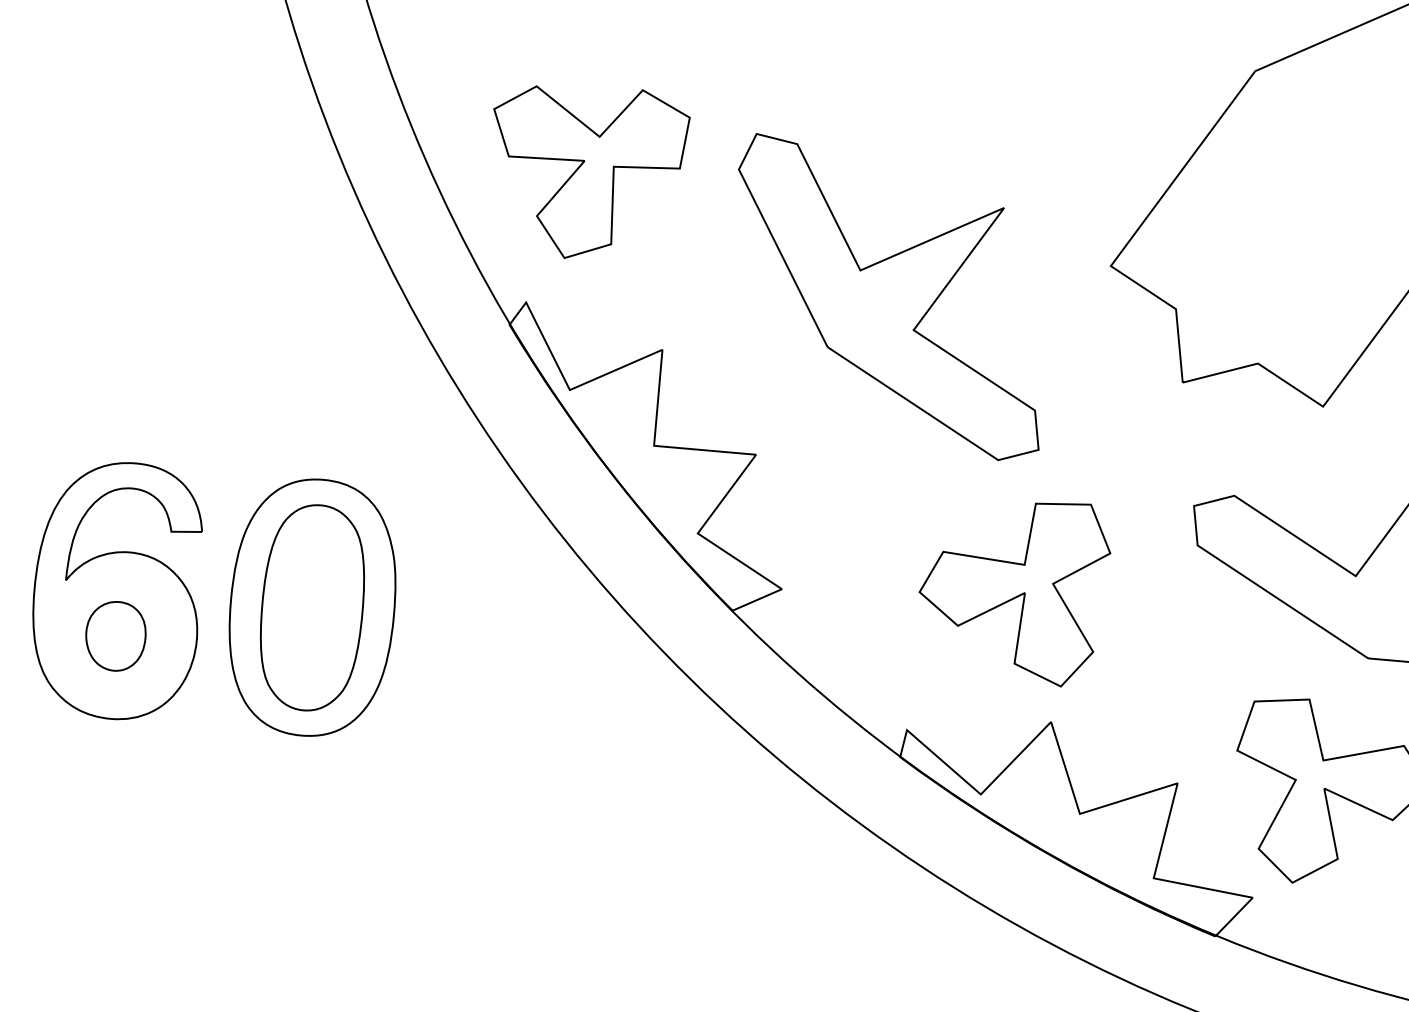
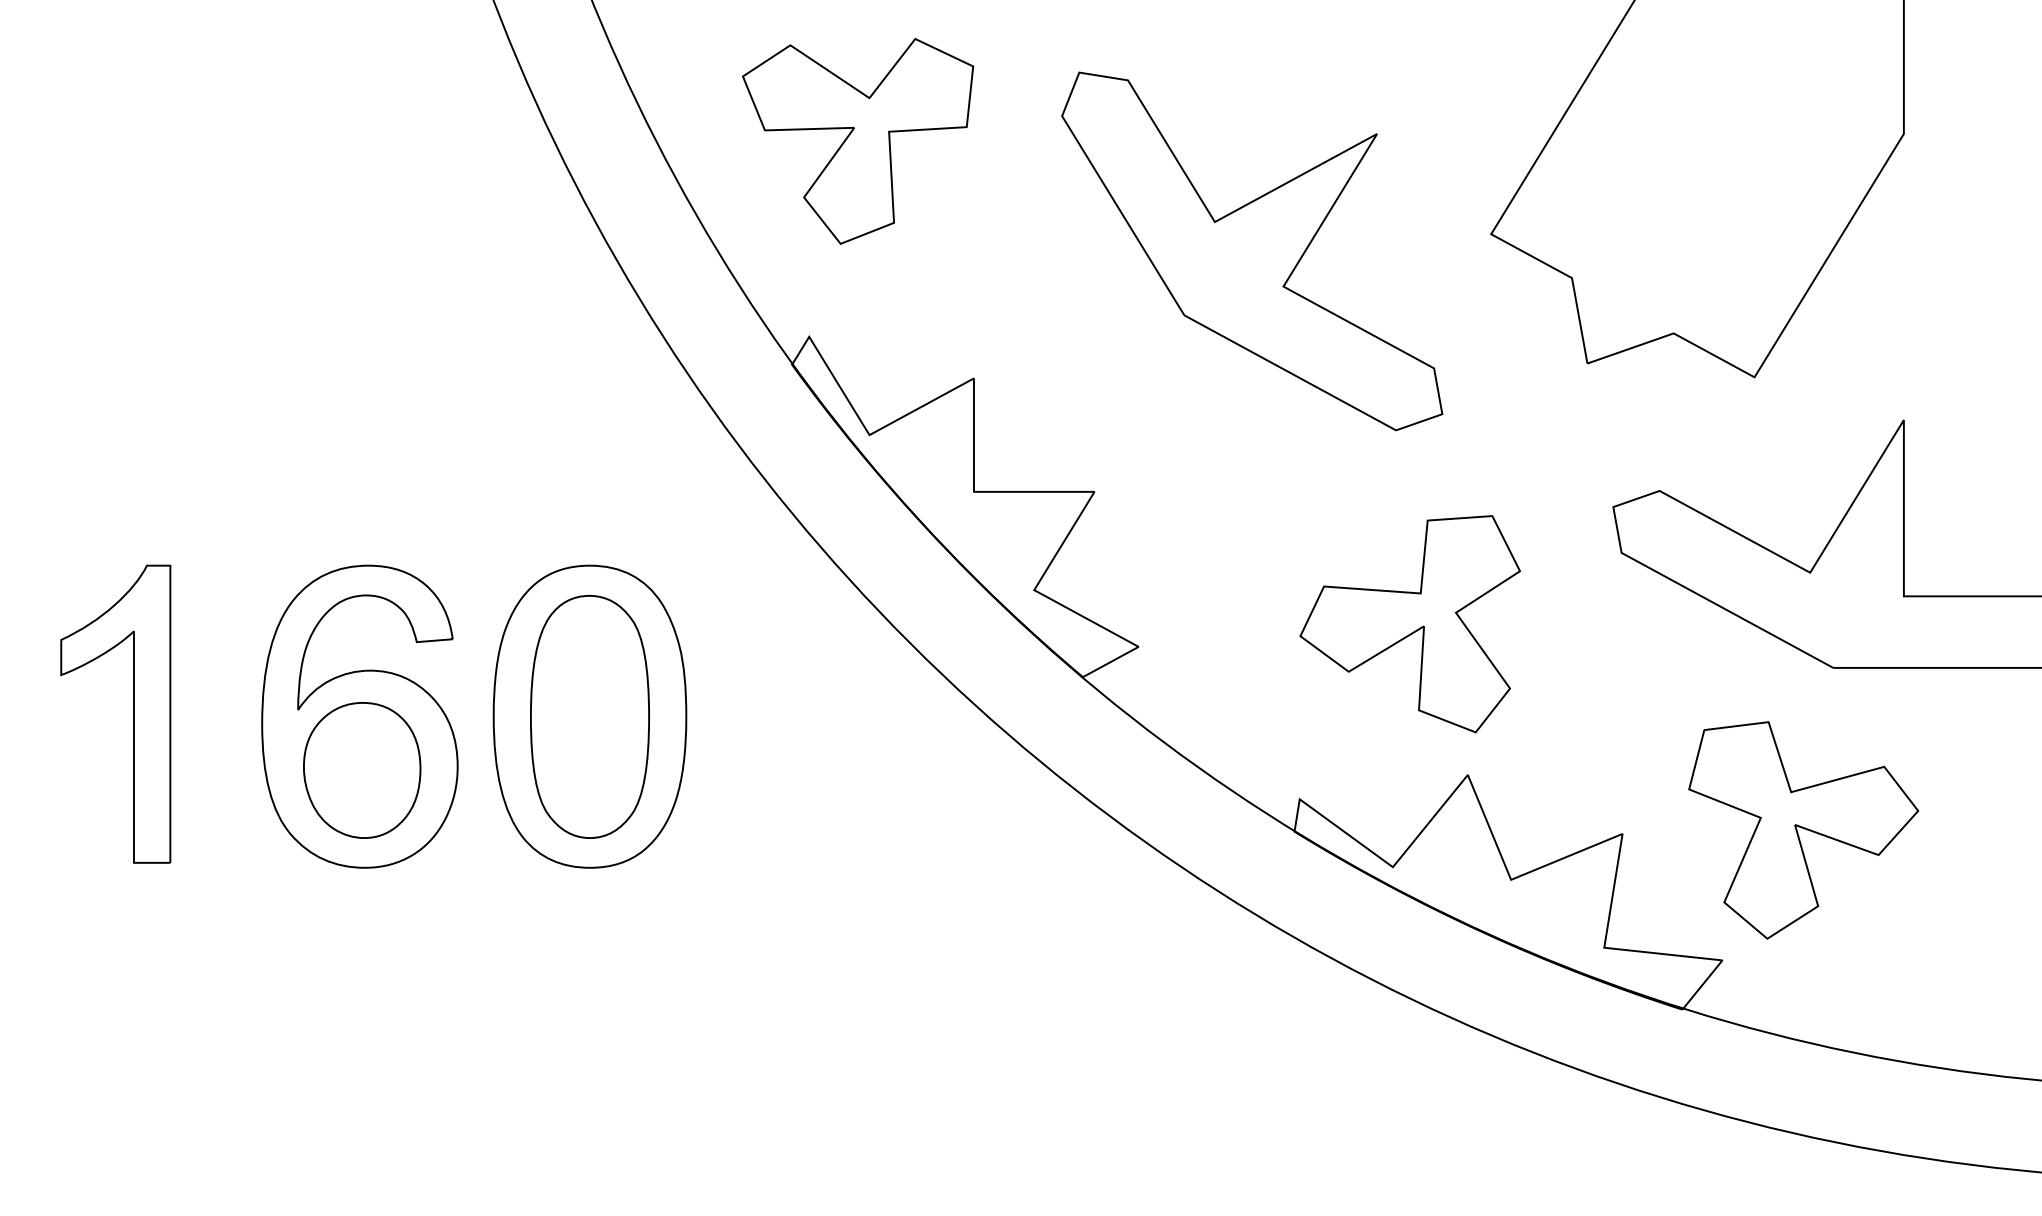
part: (587, 172) -> (858, 141), moved
part: (890, 298) -> (1252, 251), moved
part: (115, 636) -> (362, 770), size x1.67

